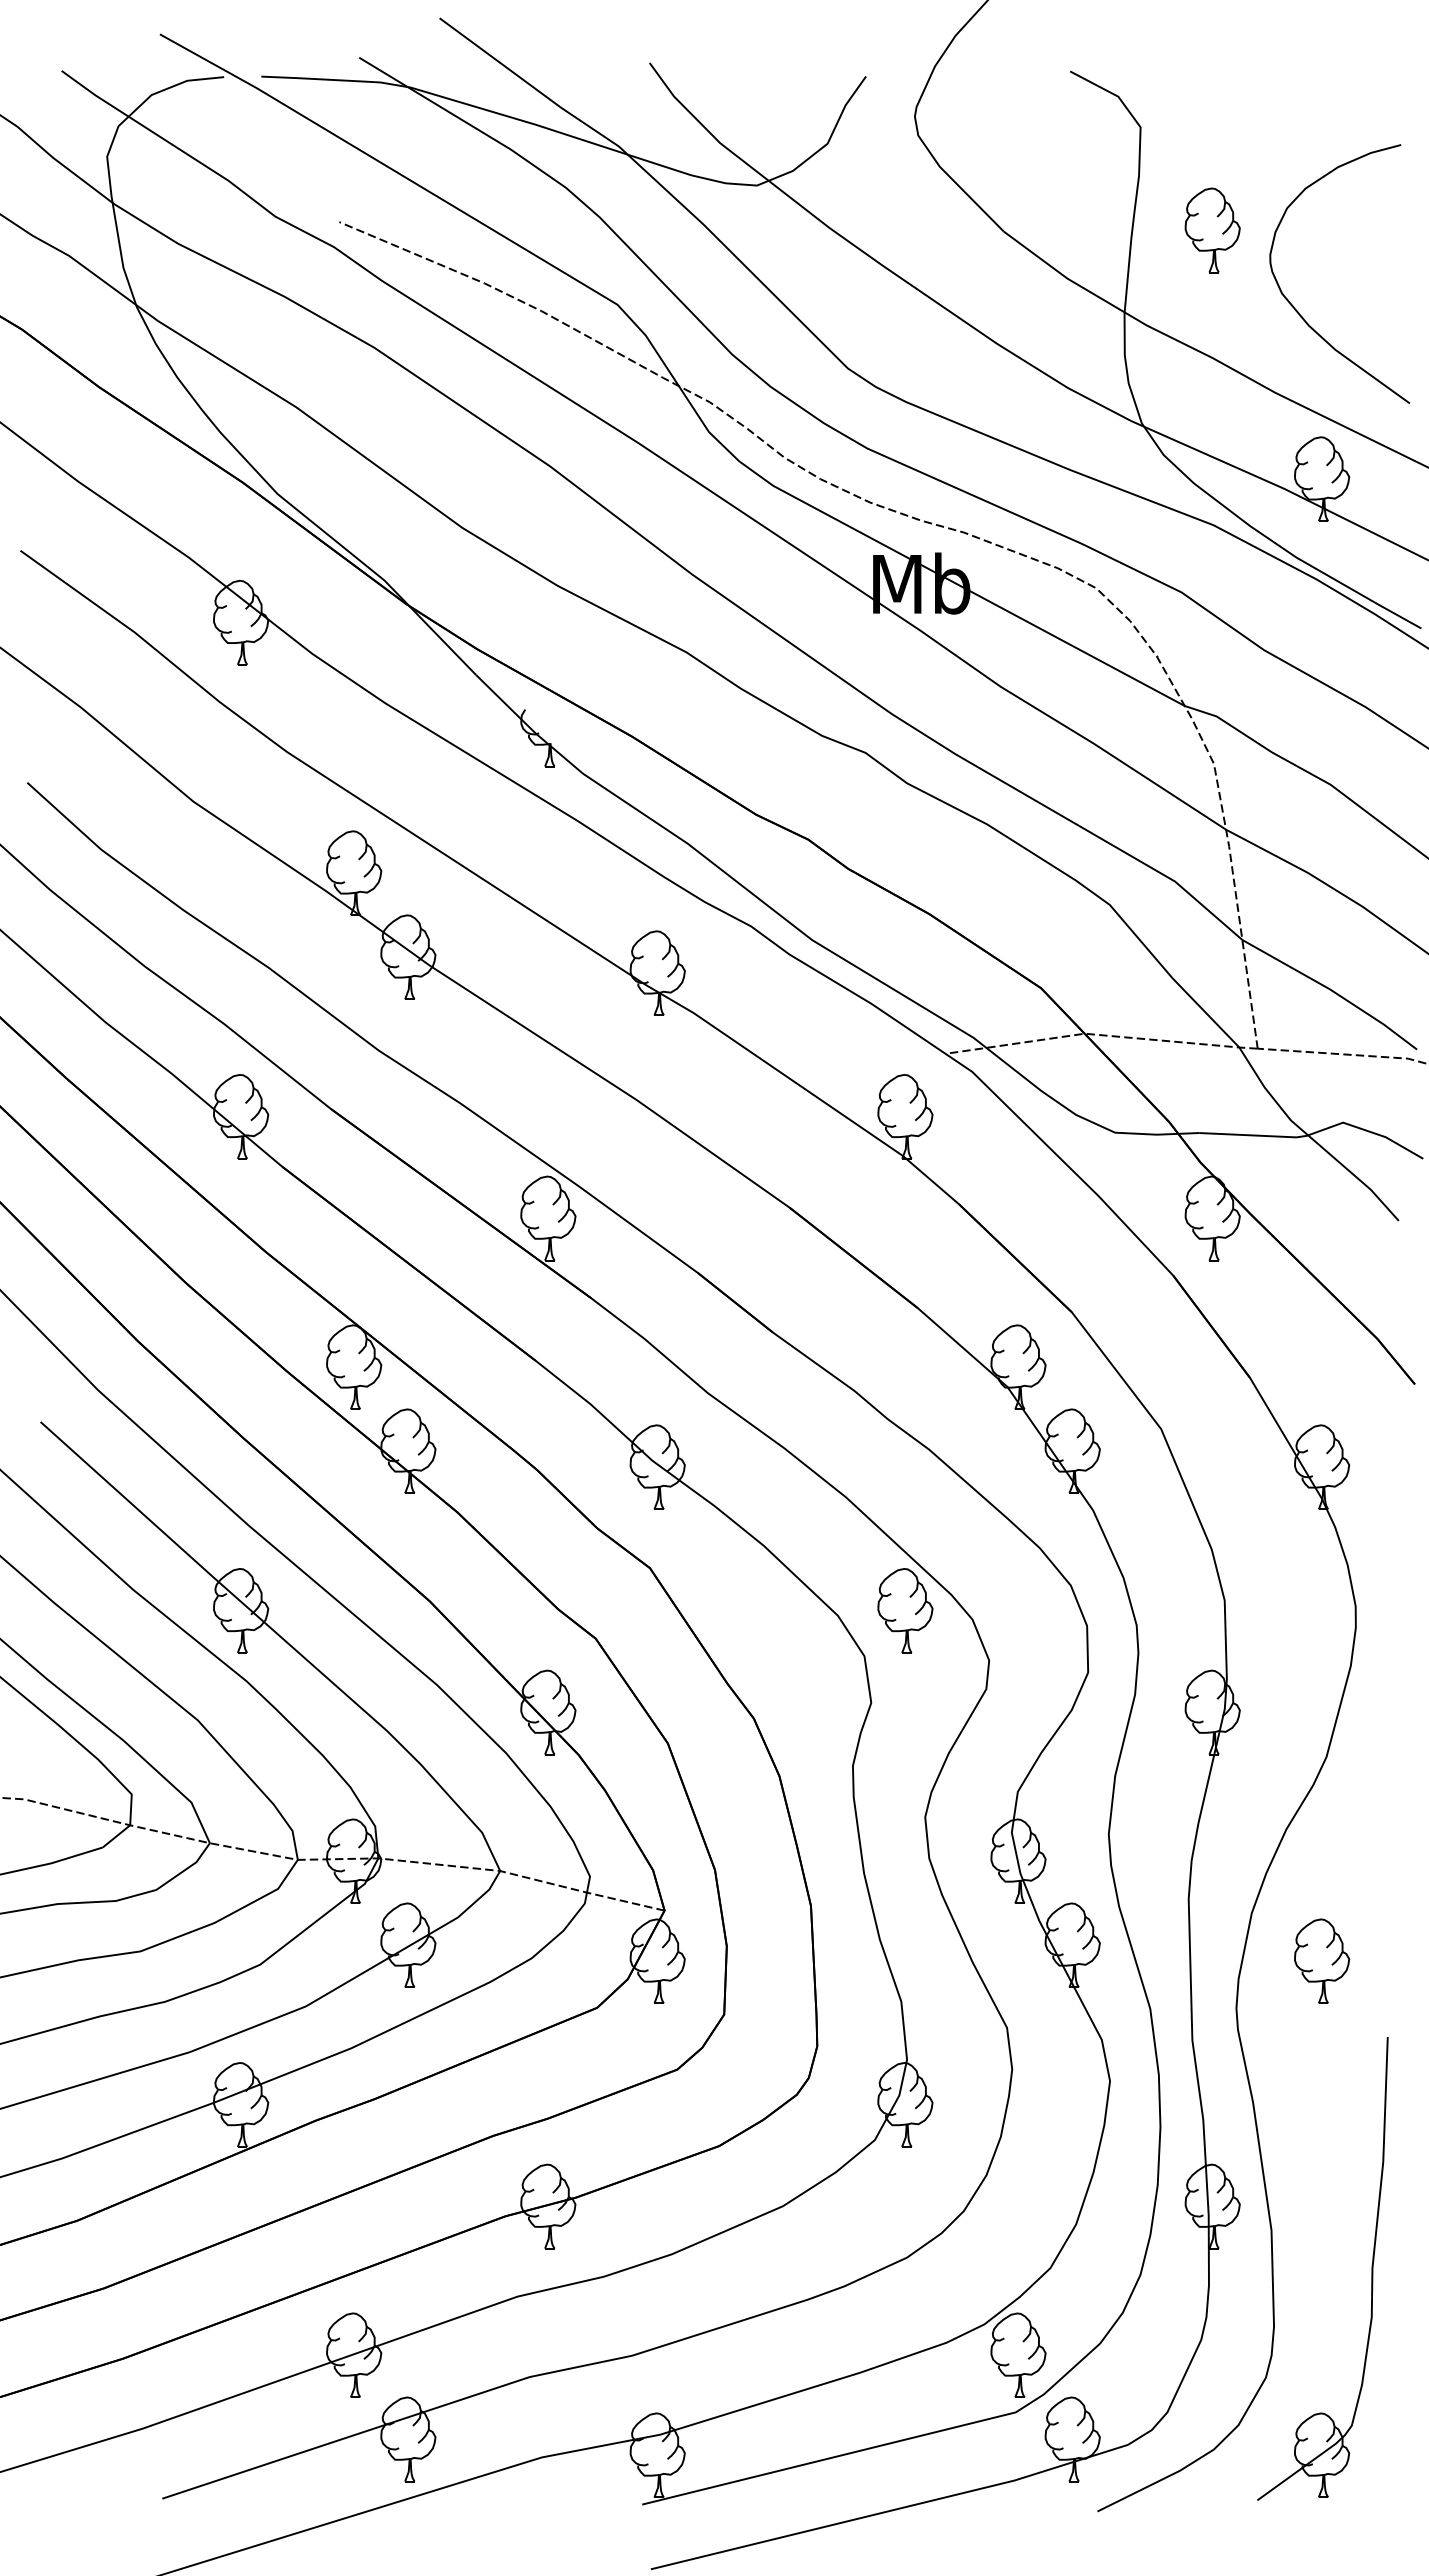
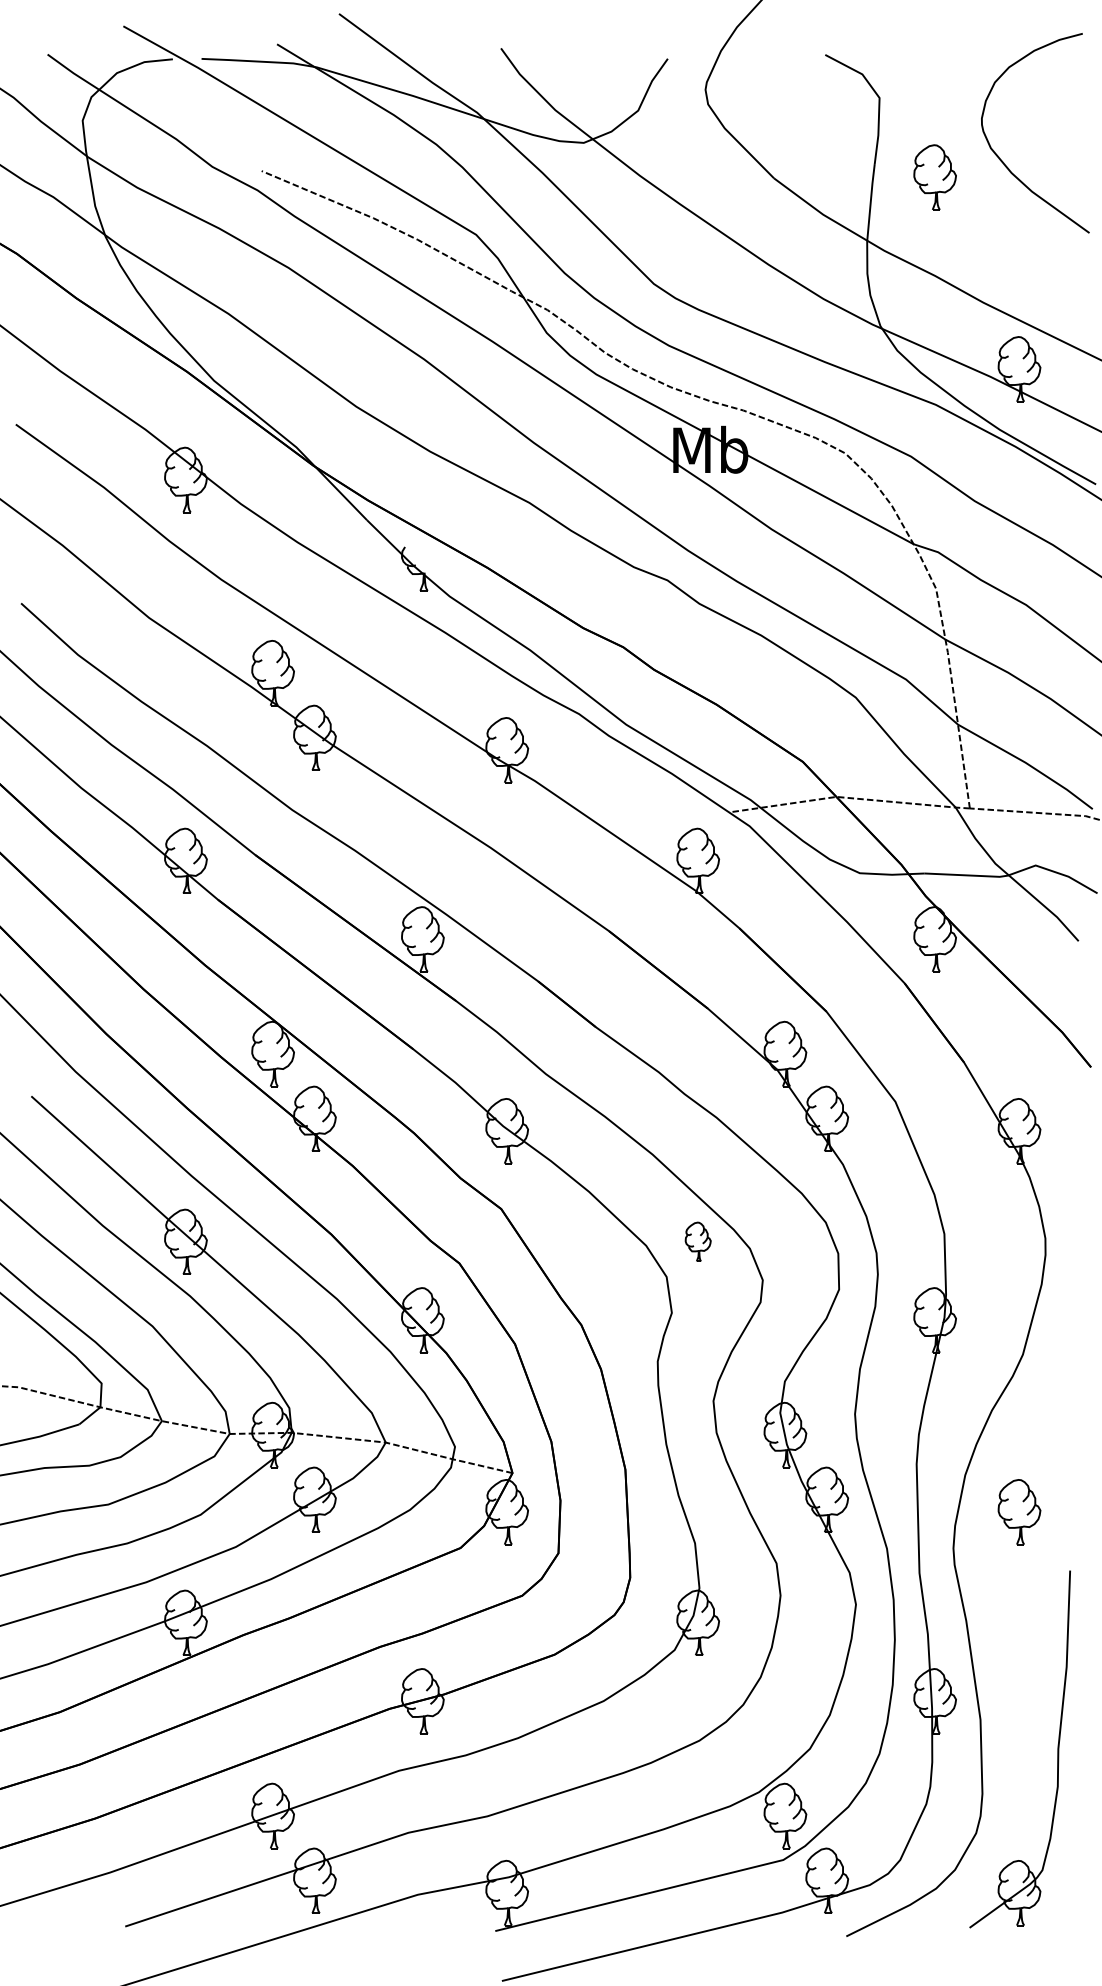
curve: (1294, 306) -> (1000, 158), moved
part: (905, 1610) -> (698, 1241), size x0.6

